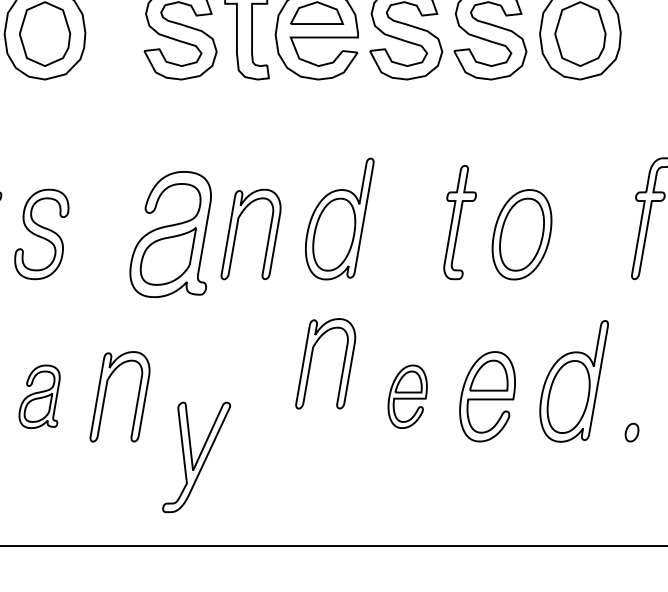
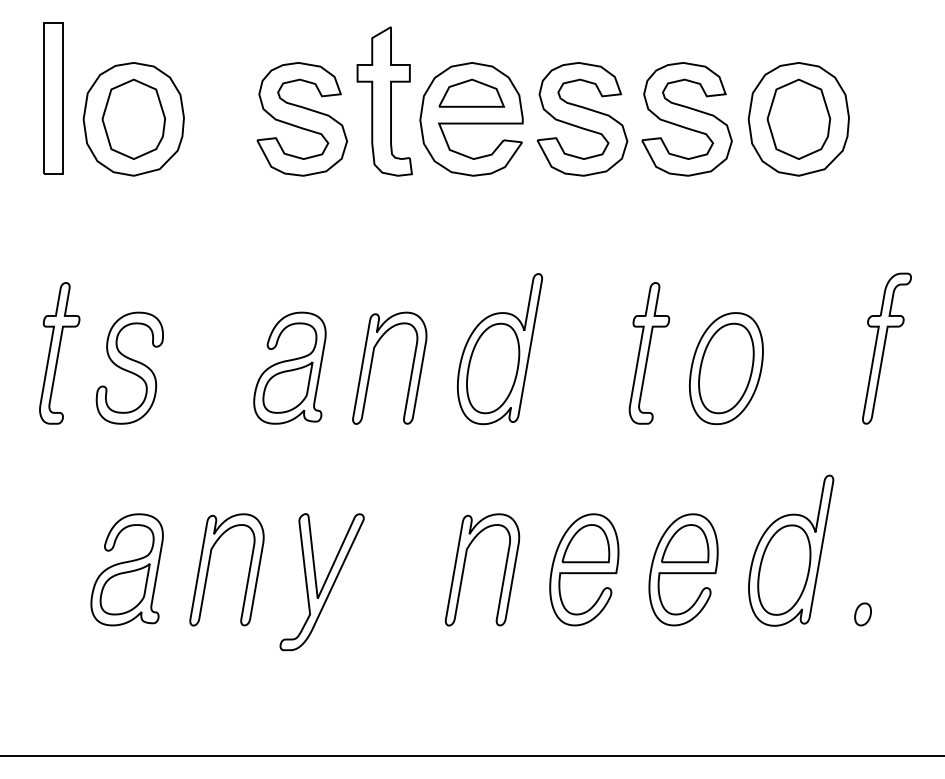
part: (170, 233) -> (289, 367), size x0.71
part: (312, 359) -> (465, 564), moved
part: (39, 396) -> (126, 569), size x1.43
part: (407, 396) -> (584, 569), size x1.43
part: (196, 457) -> (321, 582), moved

